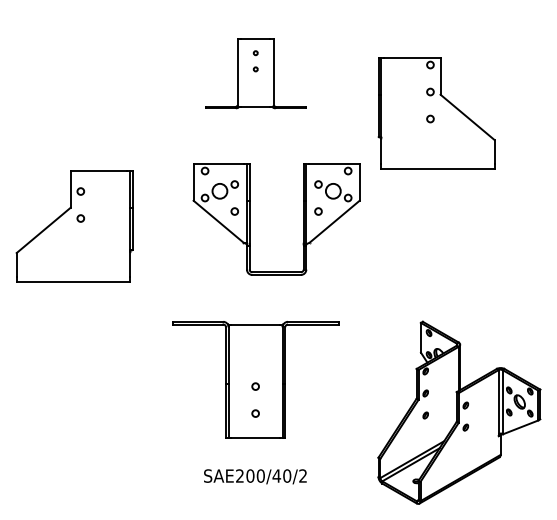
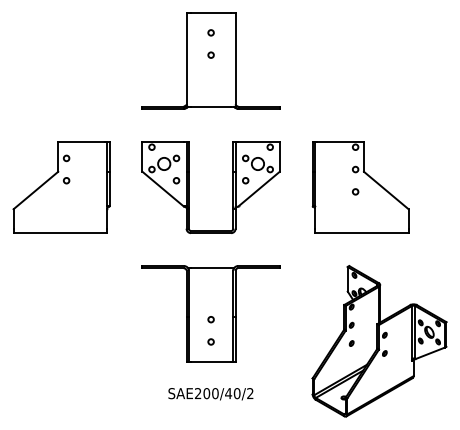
part: (255, 73) -> (210, 60), size x1.67
part: (436, 113) -> (360, 187), moved
part: (250, 219) -> (189, 187), moved

